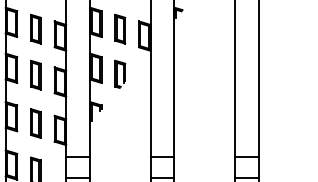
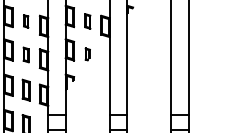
part: (34, 29) -> (25, 21), size x0.6
part: (119, 29) -> (87, 21), size x0.7
part: (34, 74) -> (25, 54), size x0.7
part: (119, 74) -> (87, 54), size x0.6

